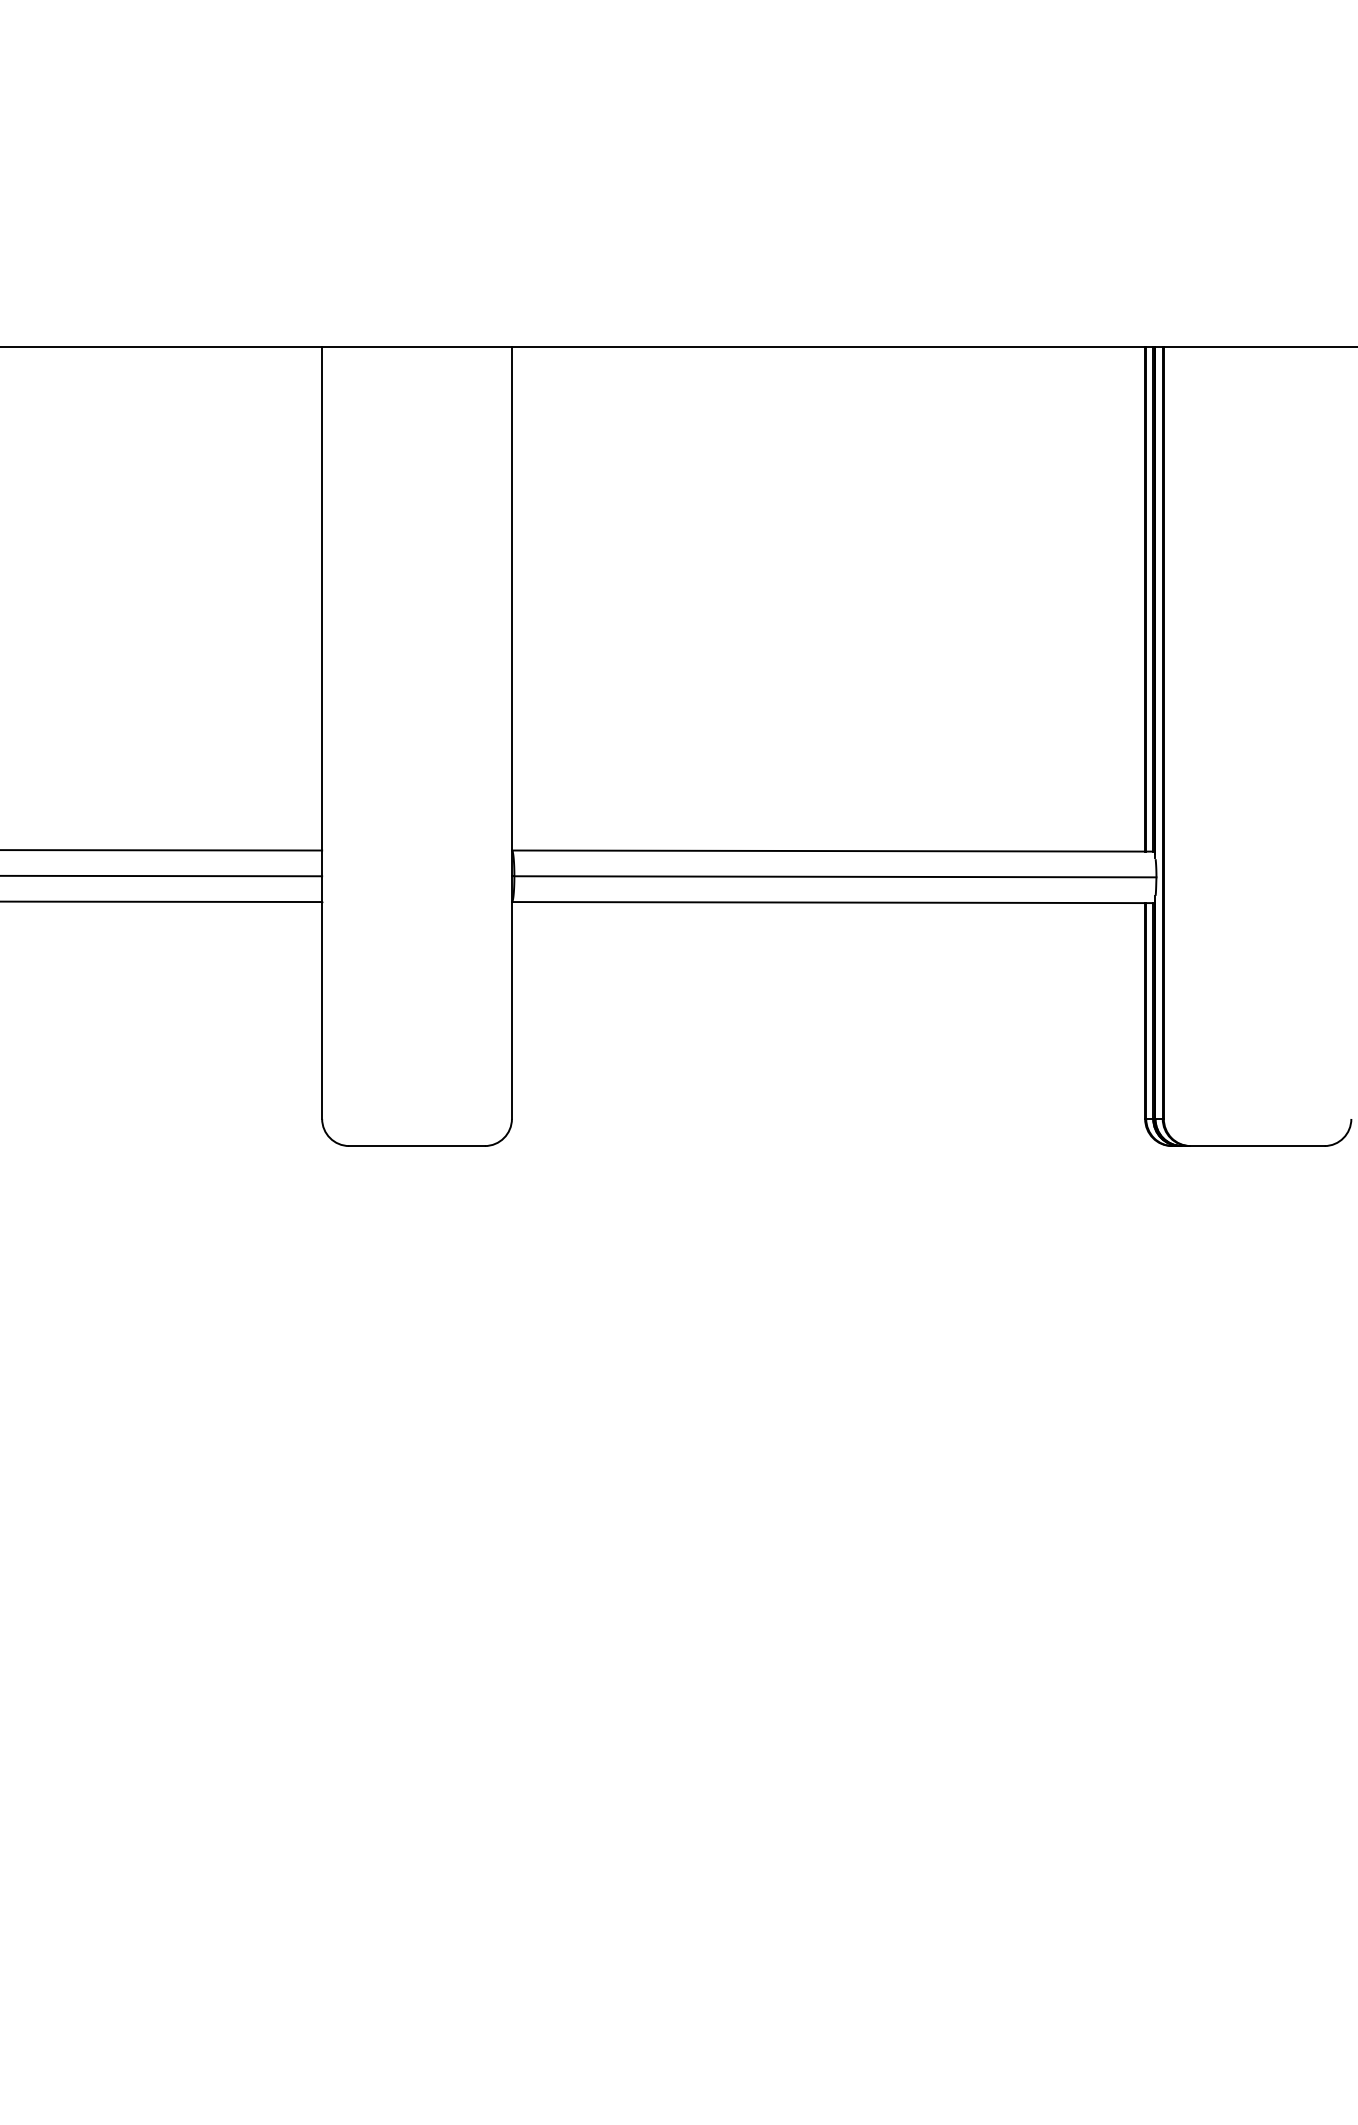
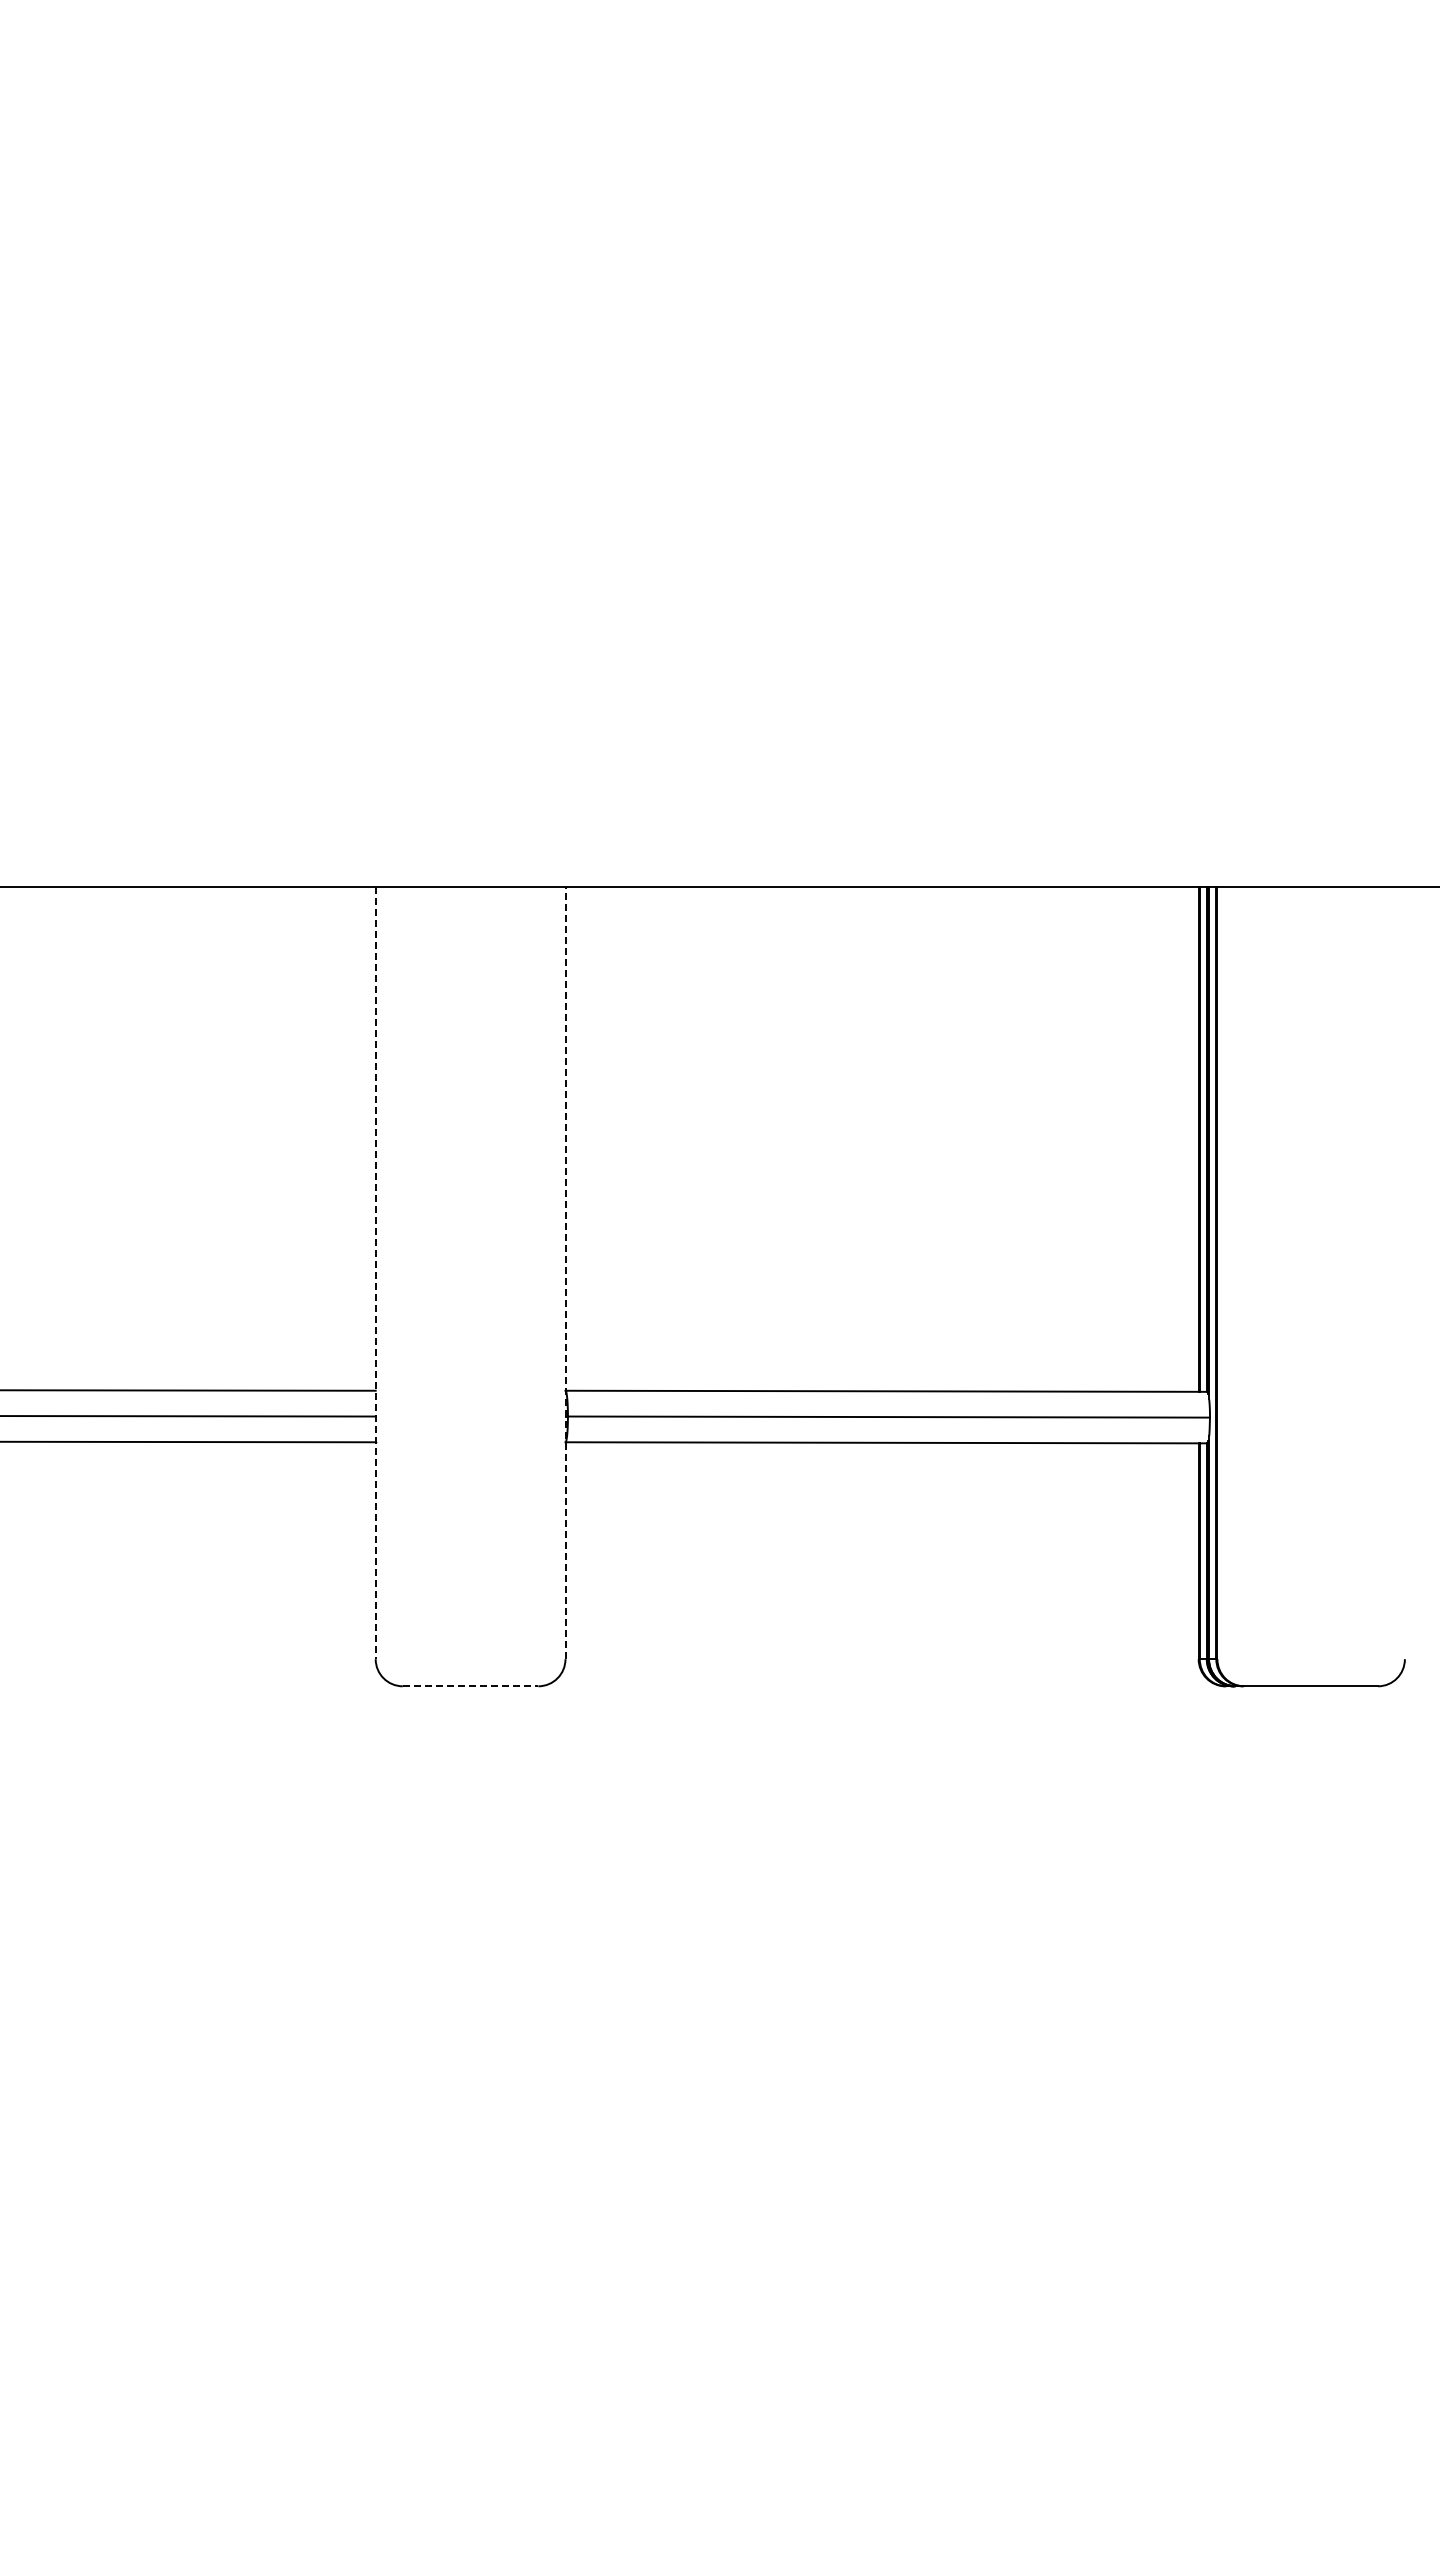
line: (511, 732) -> (565, 1272), solid -> dashed
line: (321, 733) -> (375, 1273), solid -> dashed
line: (416, 1146) -> (470, 1686), solid -> dashed

